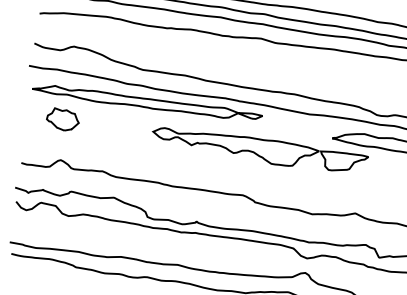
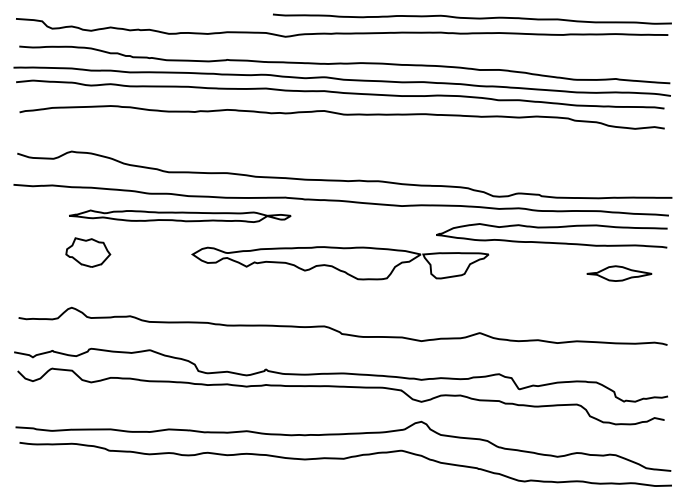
part: (146, 103) -> (179, 216), size x0.7
part: (63, 119) -> (88, 252), moved

